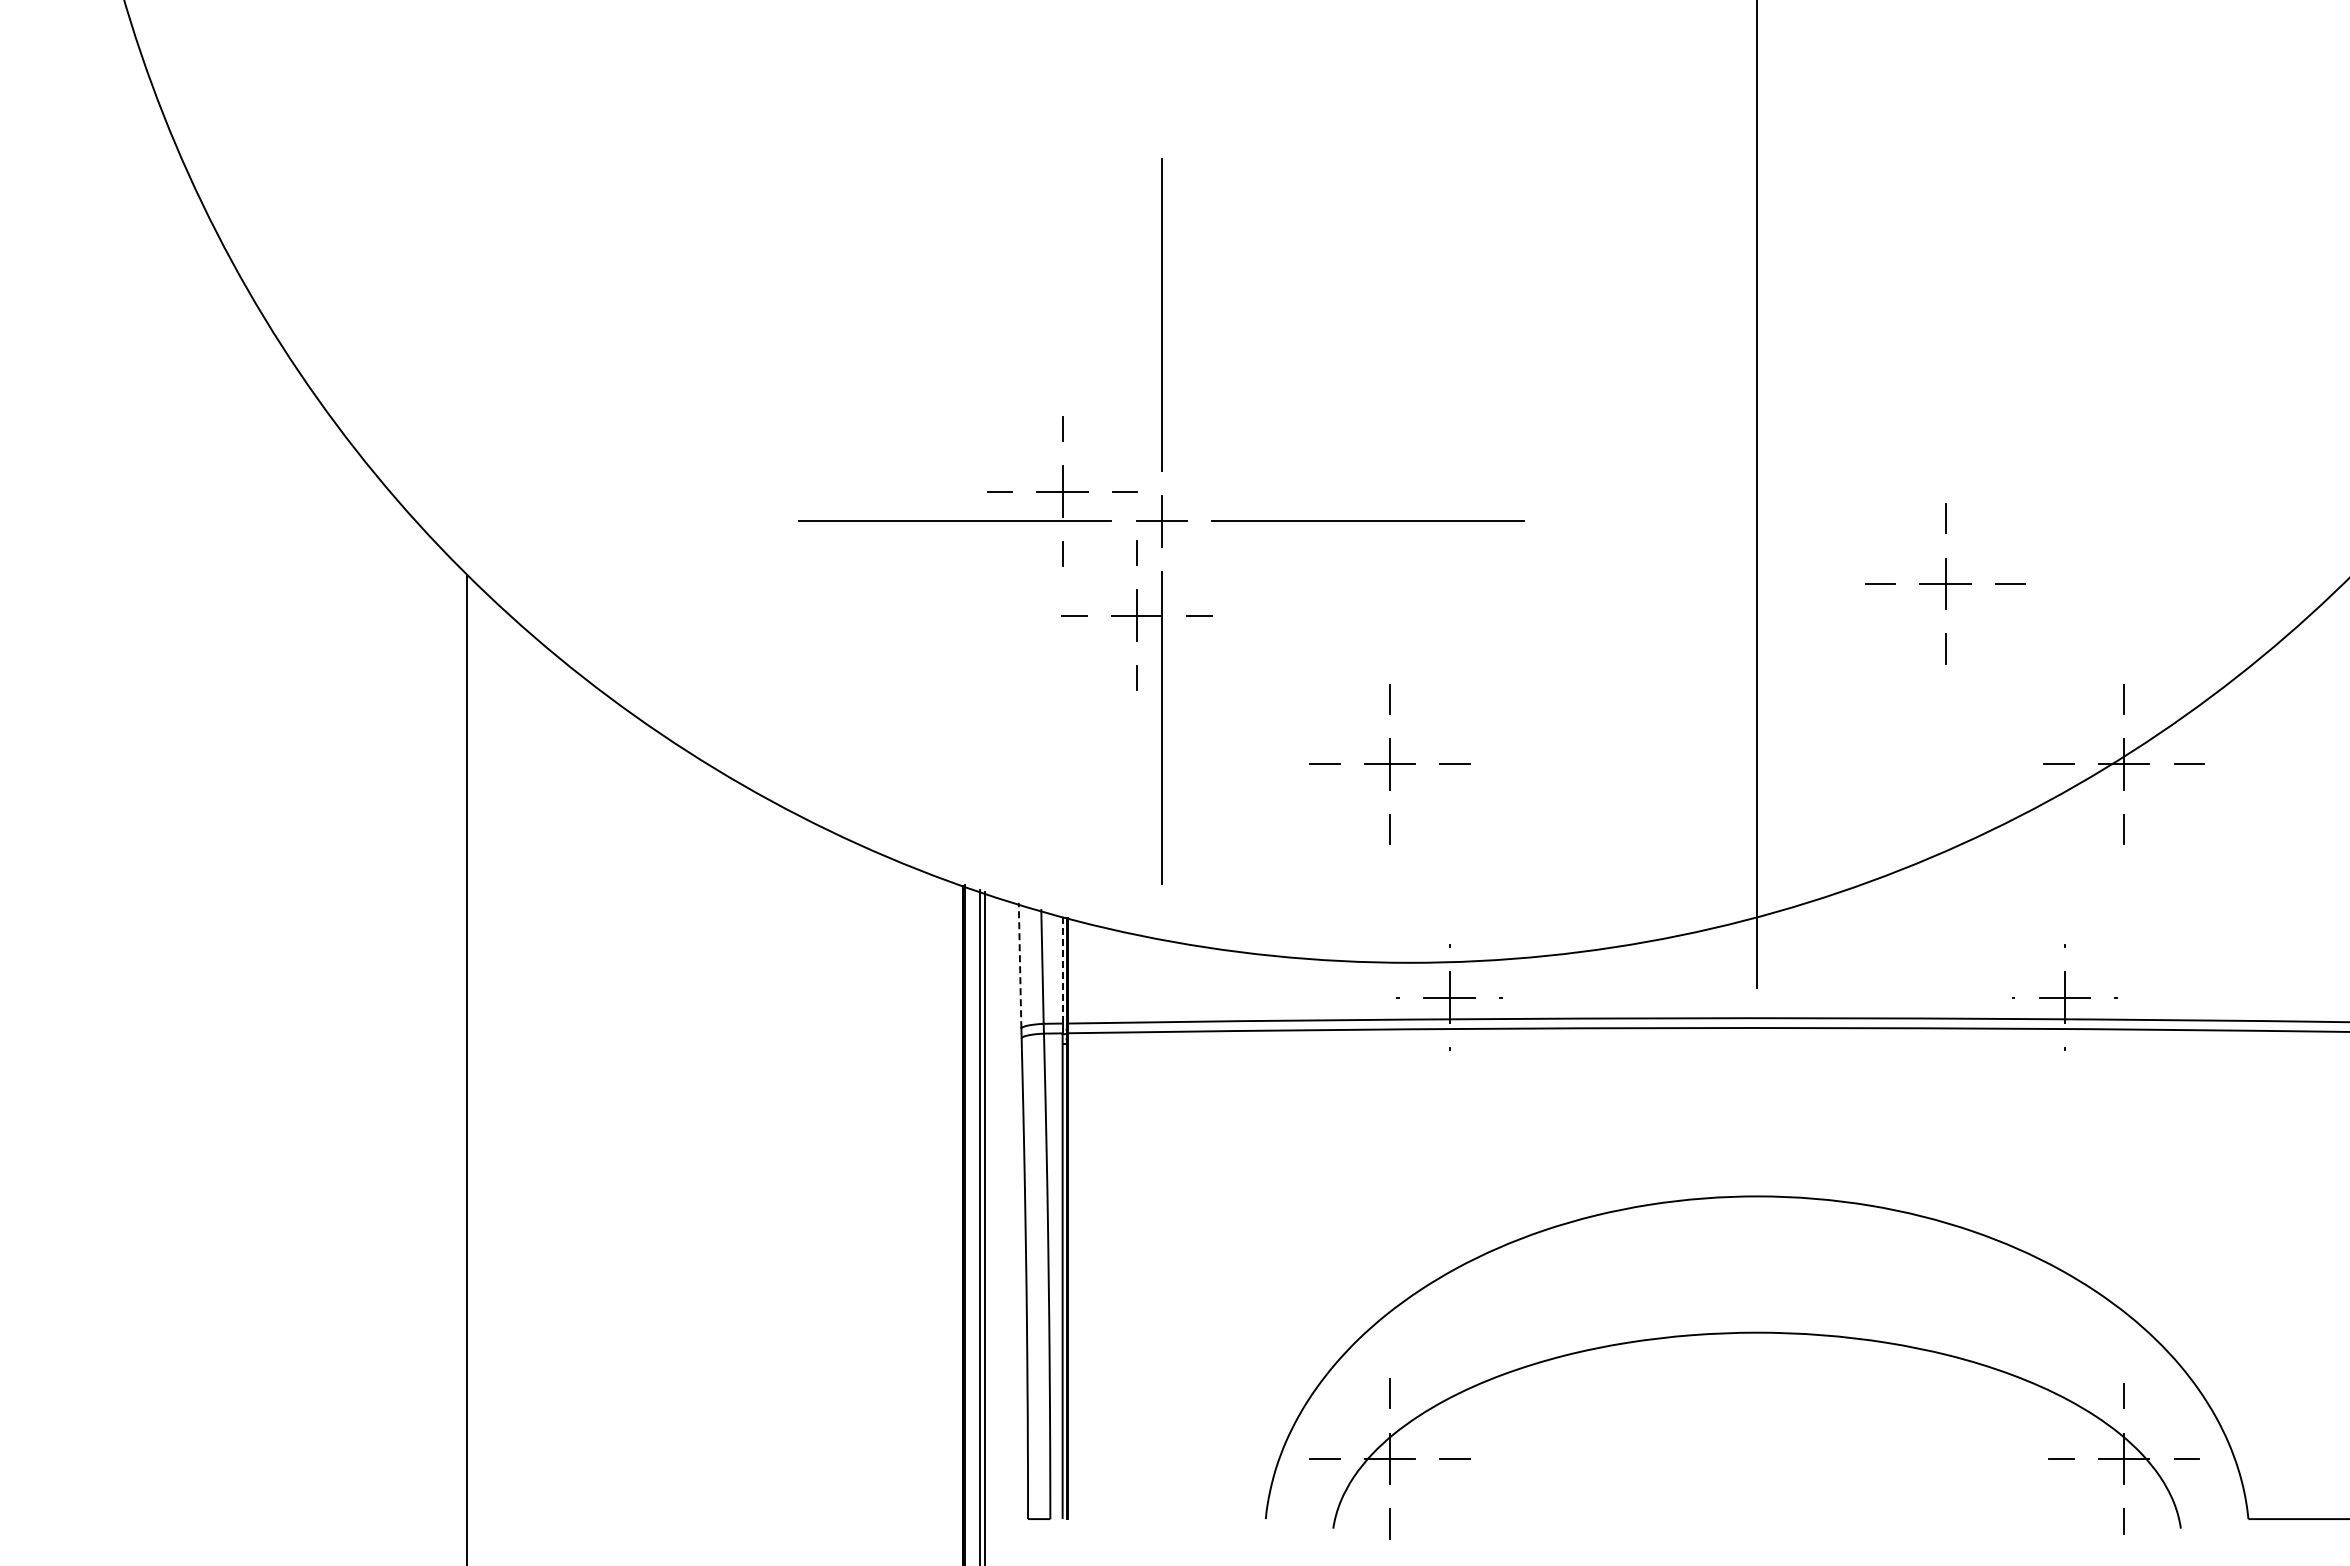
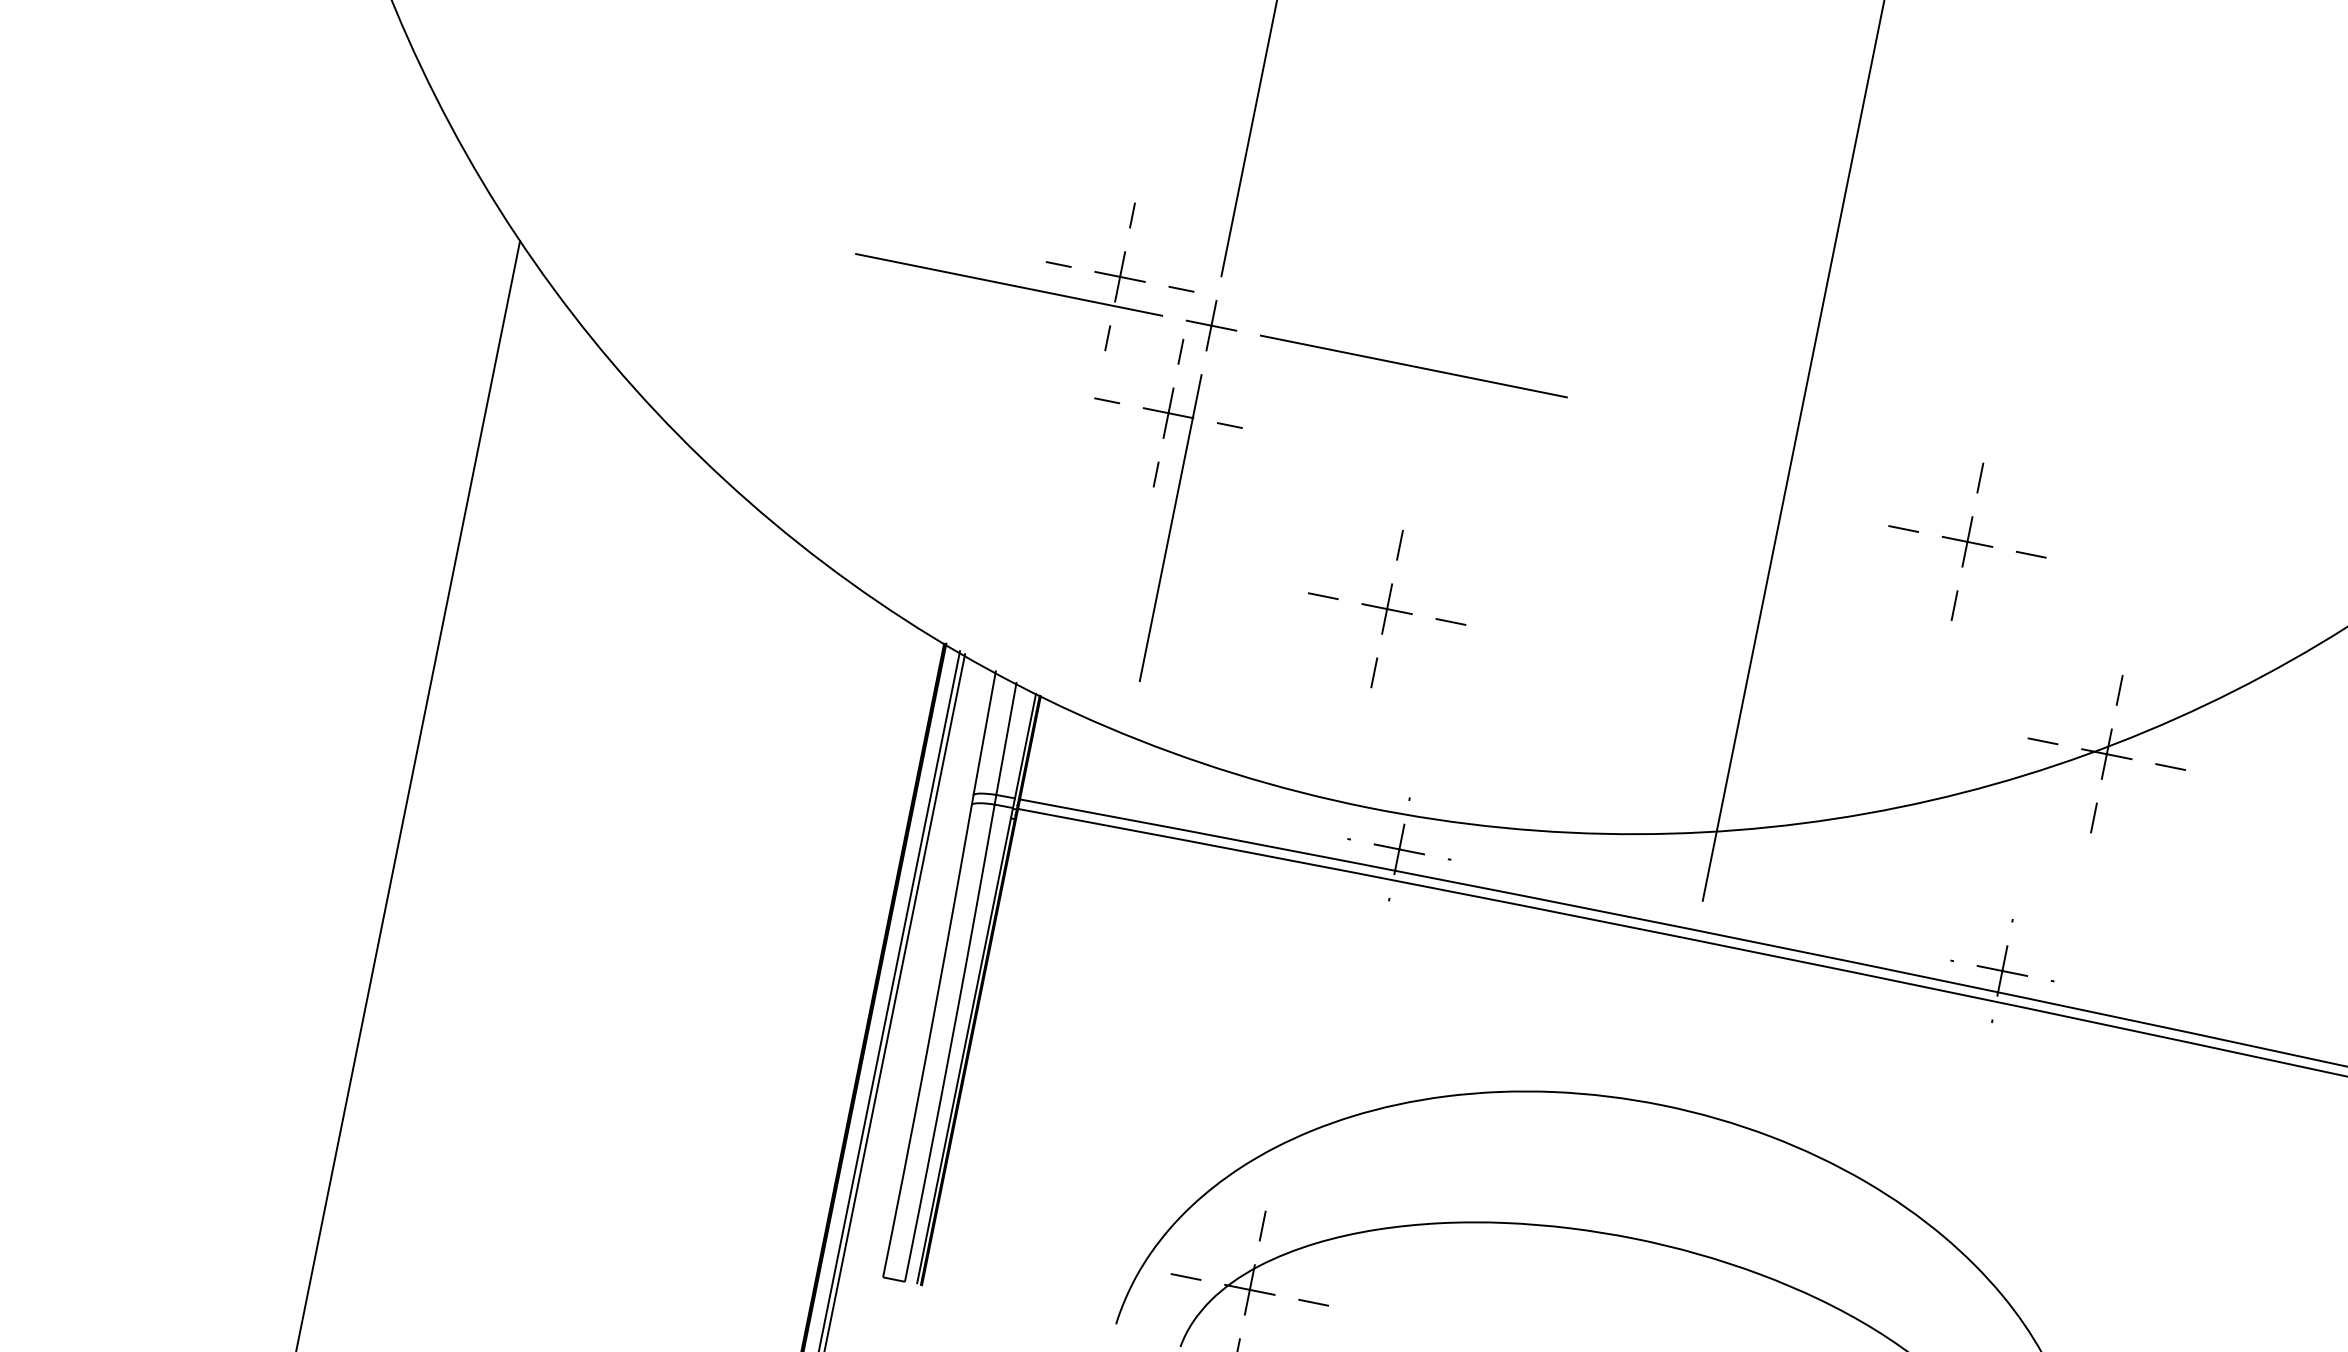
line: (1020, 965) -> (985, 733), dashed -> solid
line: (1062, 970) -> (1025, 746), dashed -> solid

